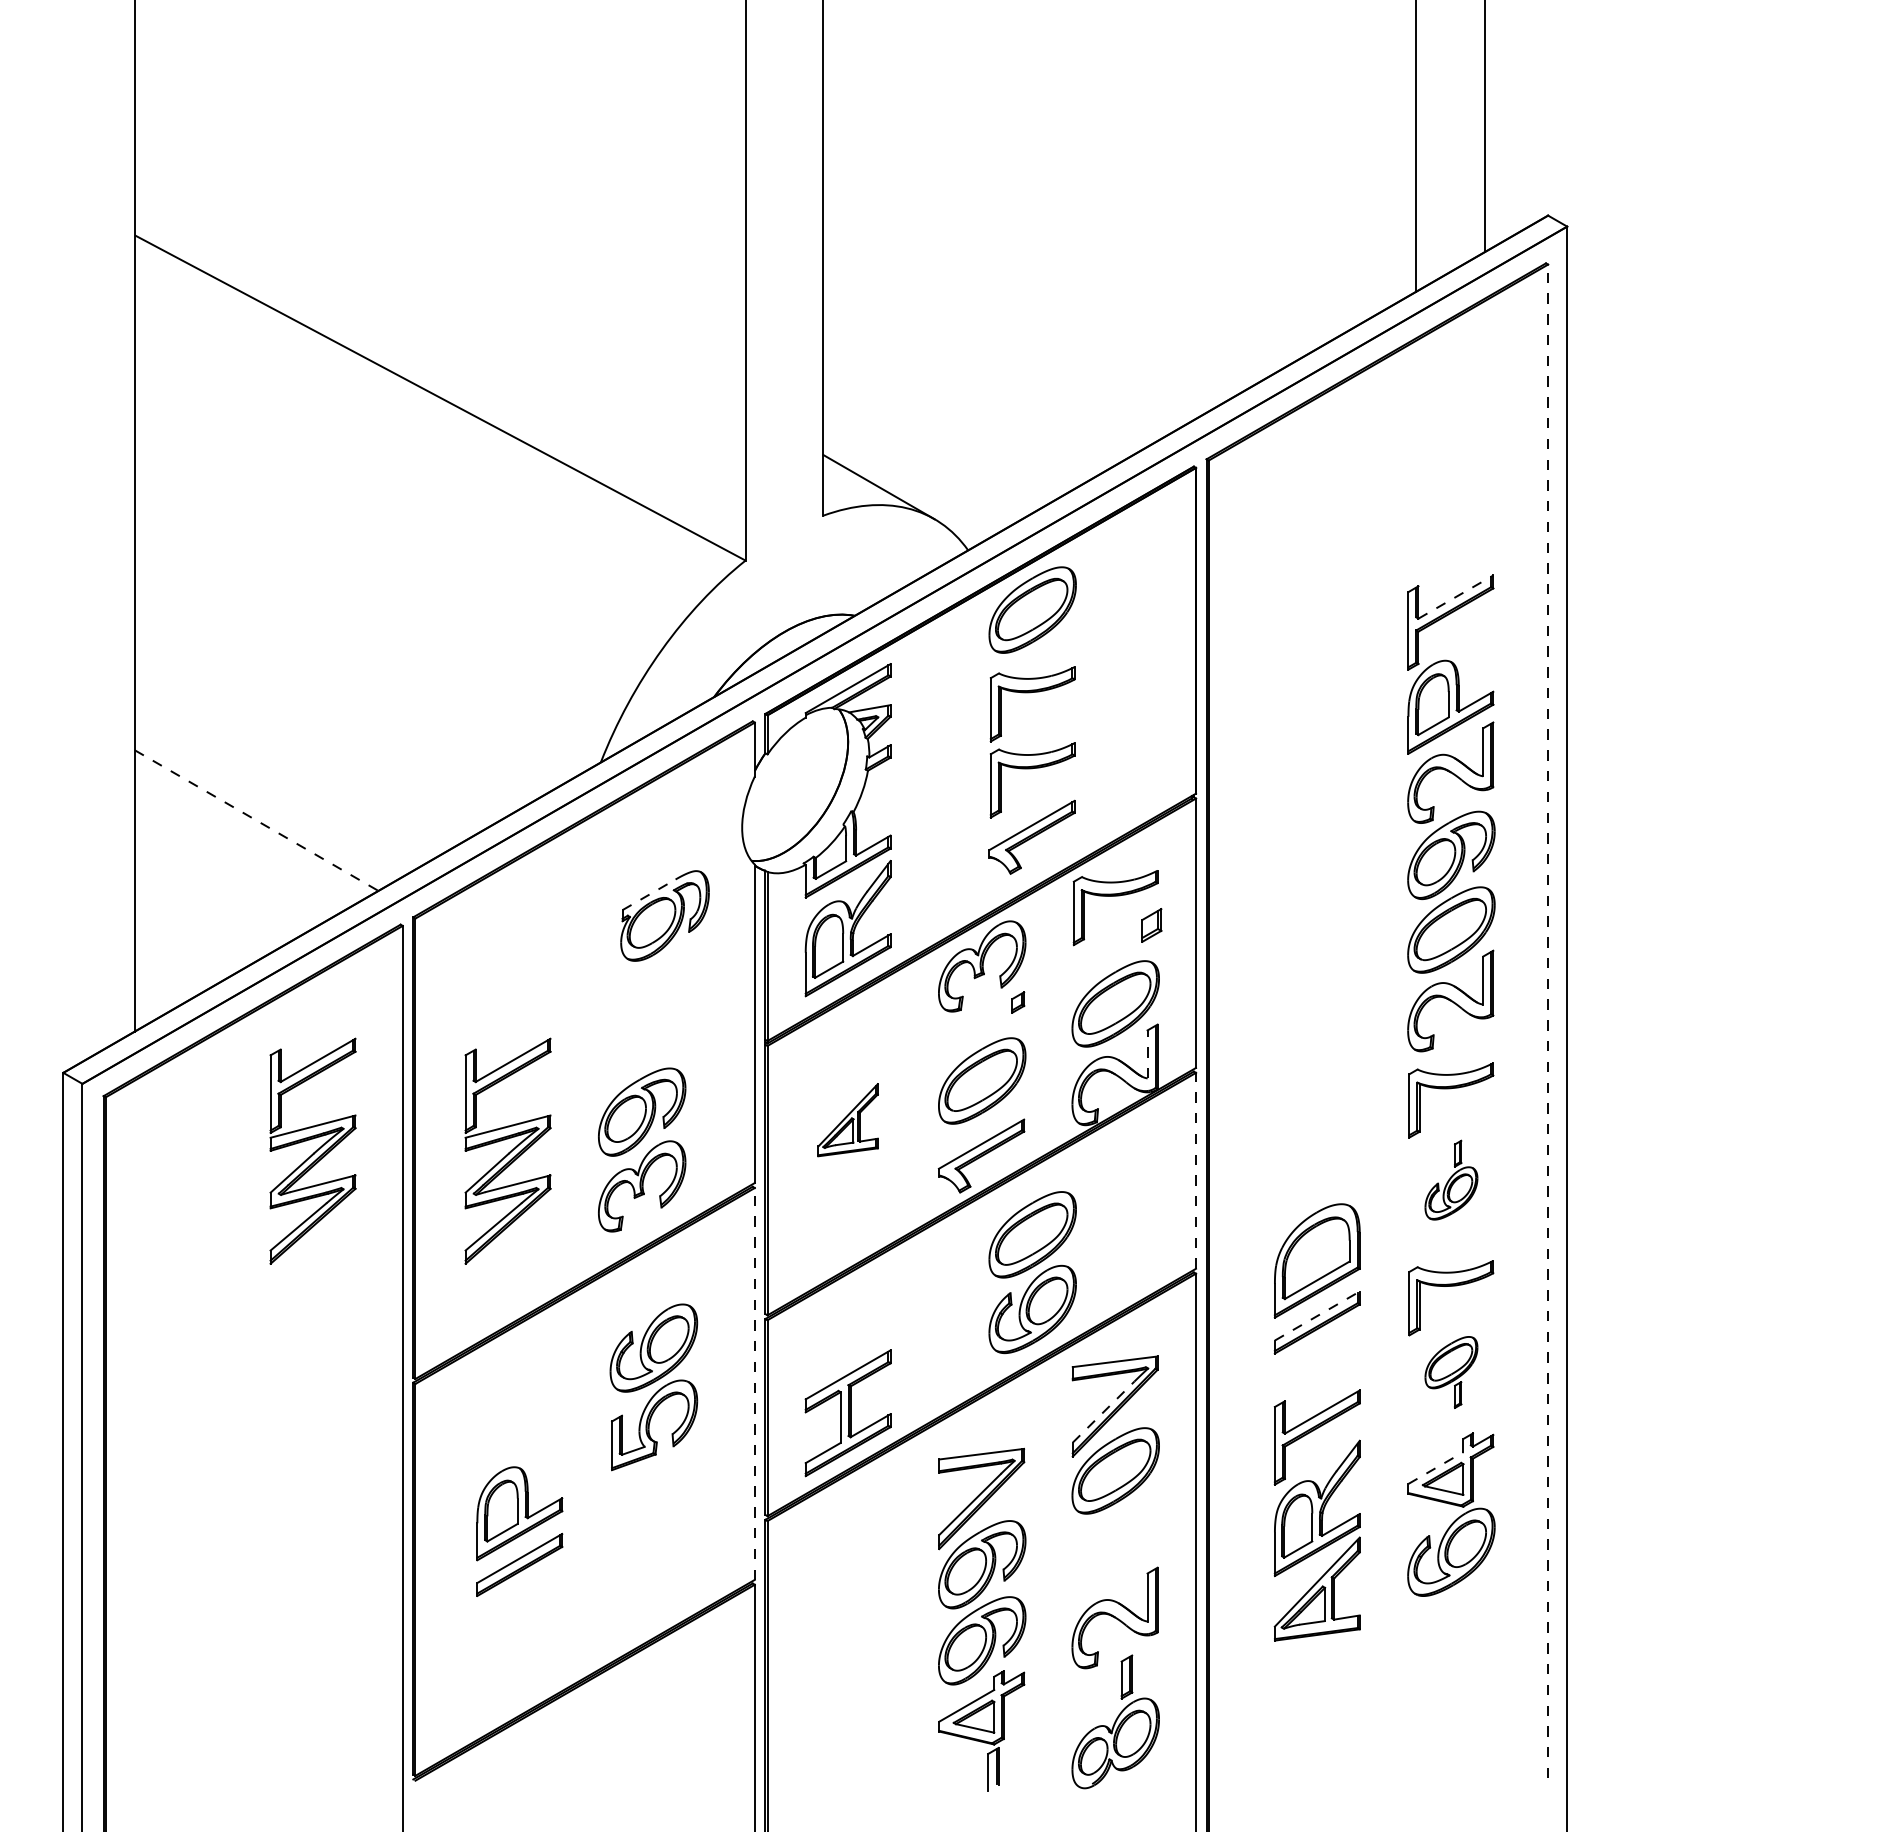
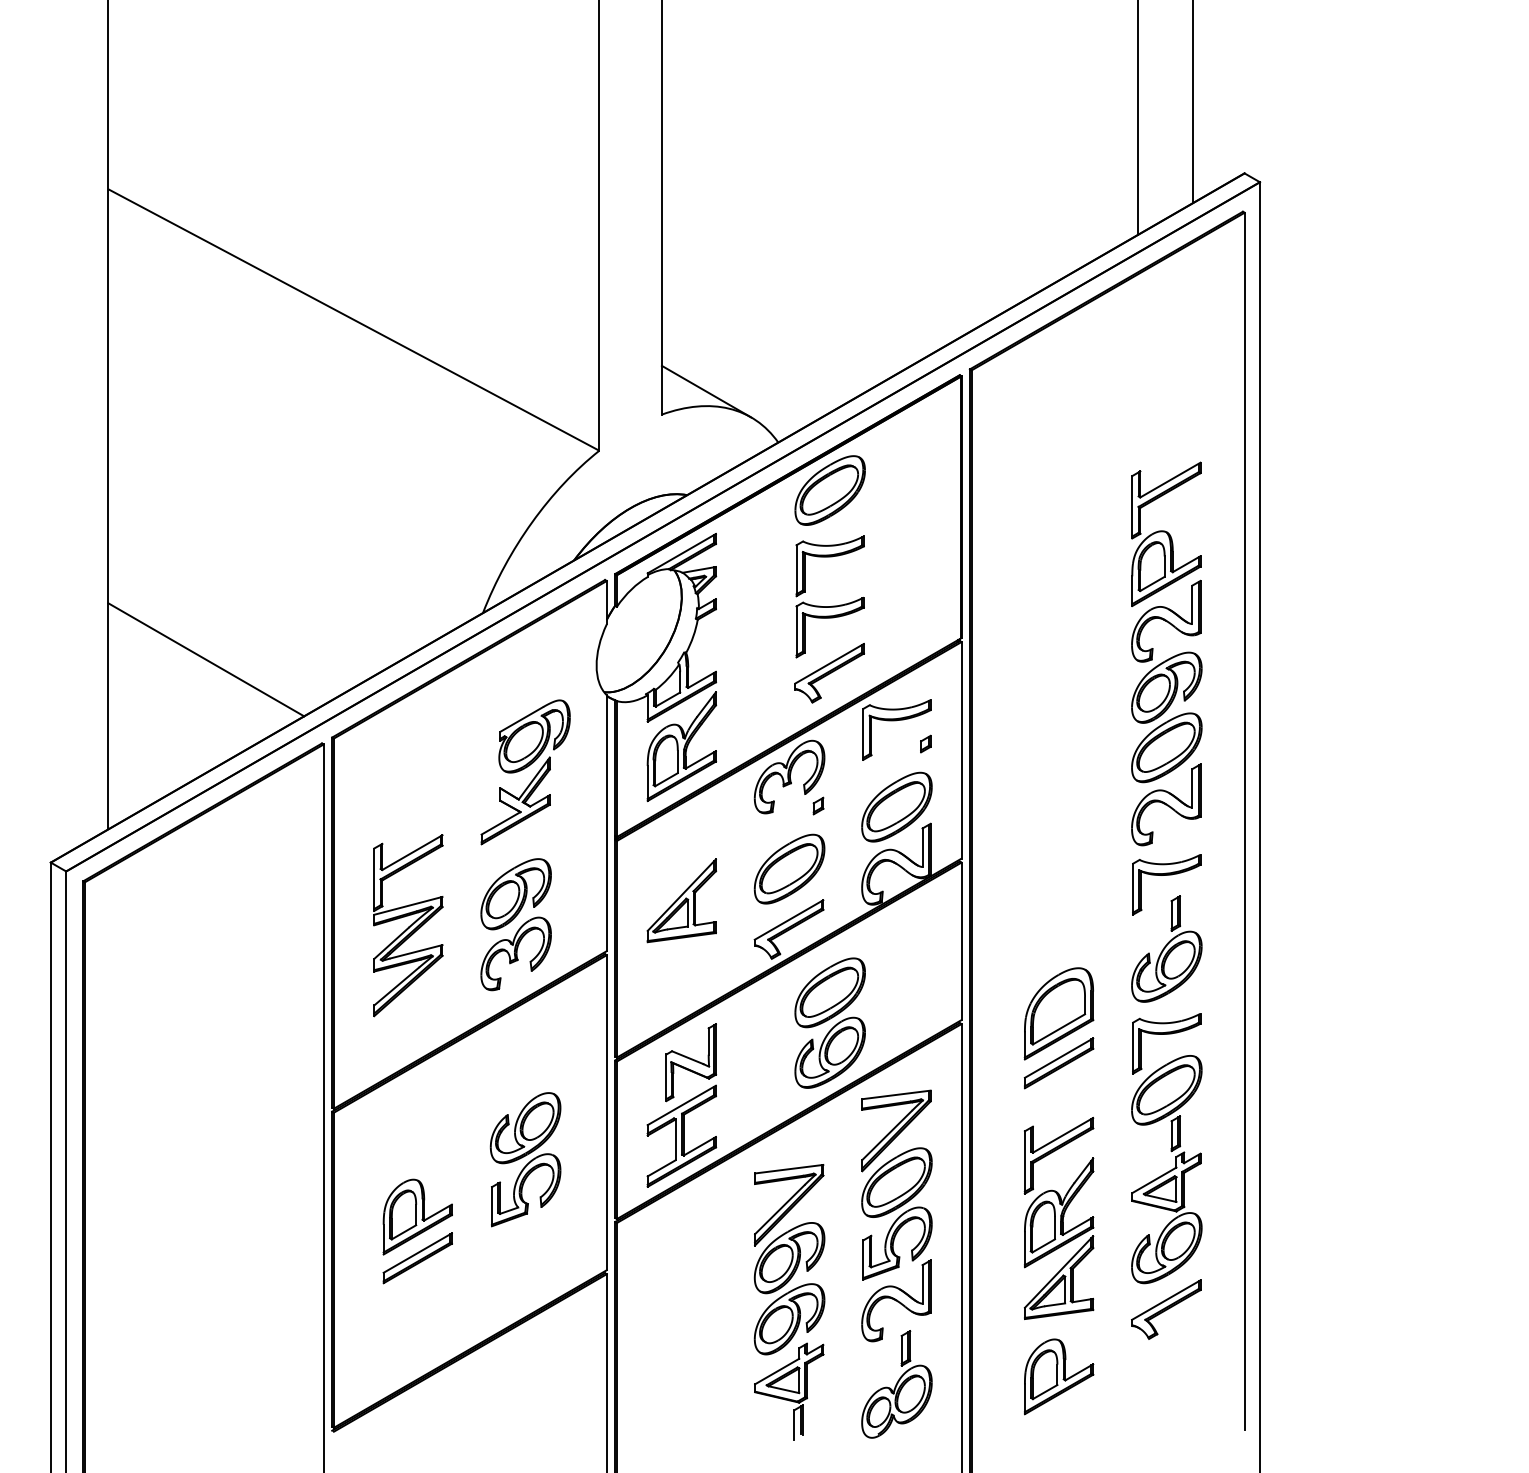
line: (1456, 596) -> (1170, 479), dashed -> solid
line: (256, 820) -> (206, 659), dashed -> solid
line: (649, 894) -> (522, 719), dashed -> solid
part: (1151, 925) -> (925, 744), size x0.62
part: (641, 995) -> (515, 800), added
line: (1548, 1021) -> (1244, 821), dashed -> solid
line: (1147, 1053) -> (922, 847), dashed -> solid
part: (847, 1119) -> (681, 900), size x1.43
part: (312, 1150) -> (251, 925), removed
line: (1196, 1170) -> (961, 941), dashed -> solid
part: (1451, 1179) -> (1166, 948), size x1.67
line: (1317, 1316) -> (1059, 1058), dashed -> solid
part: (859, 1321) -> (690, 1062), added
part: (1451, 1372) -> (1166, 1103), size x1.67
line: (754, 1383) -> (606, 1112), dashed -> solid
part: (653, 1387) -> (525, 1159), moved
line: (1103, 1411) -> (887, 1134), dashed -> solid
line: (1435, 1468) -> (1154, 1180), dashed -> solid
part: (1115, 1546) -> (896, 1243), added
part: (1450, 1628) -> (1166, 1309), added
part: (1316, 1712) -> (1058, 1376), added

